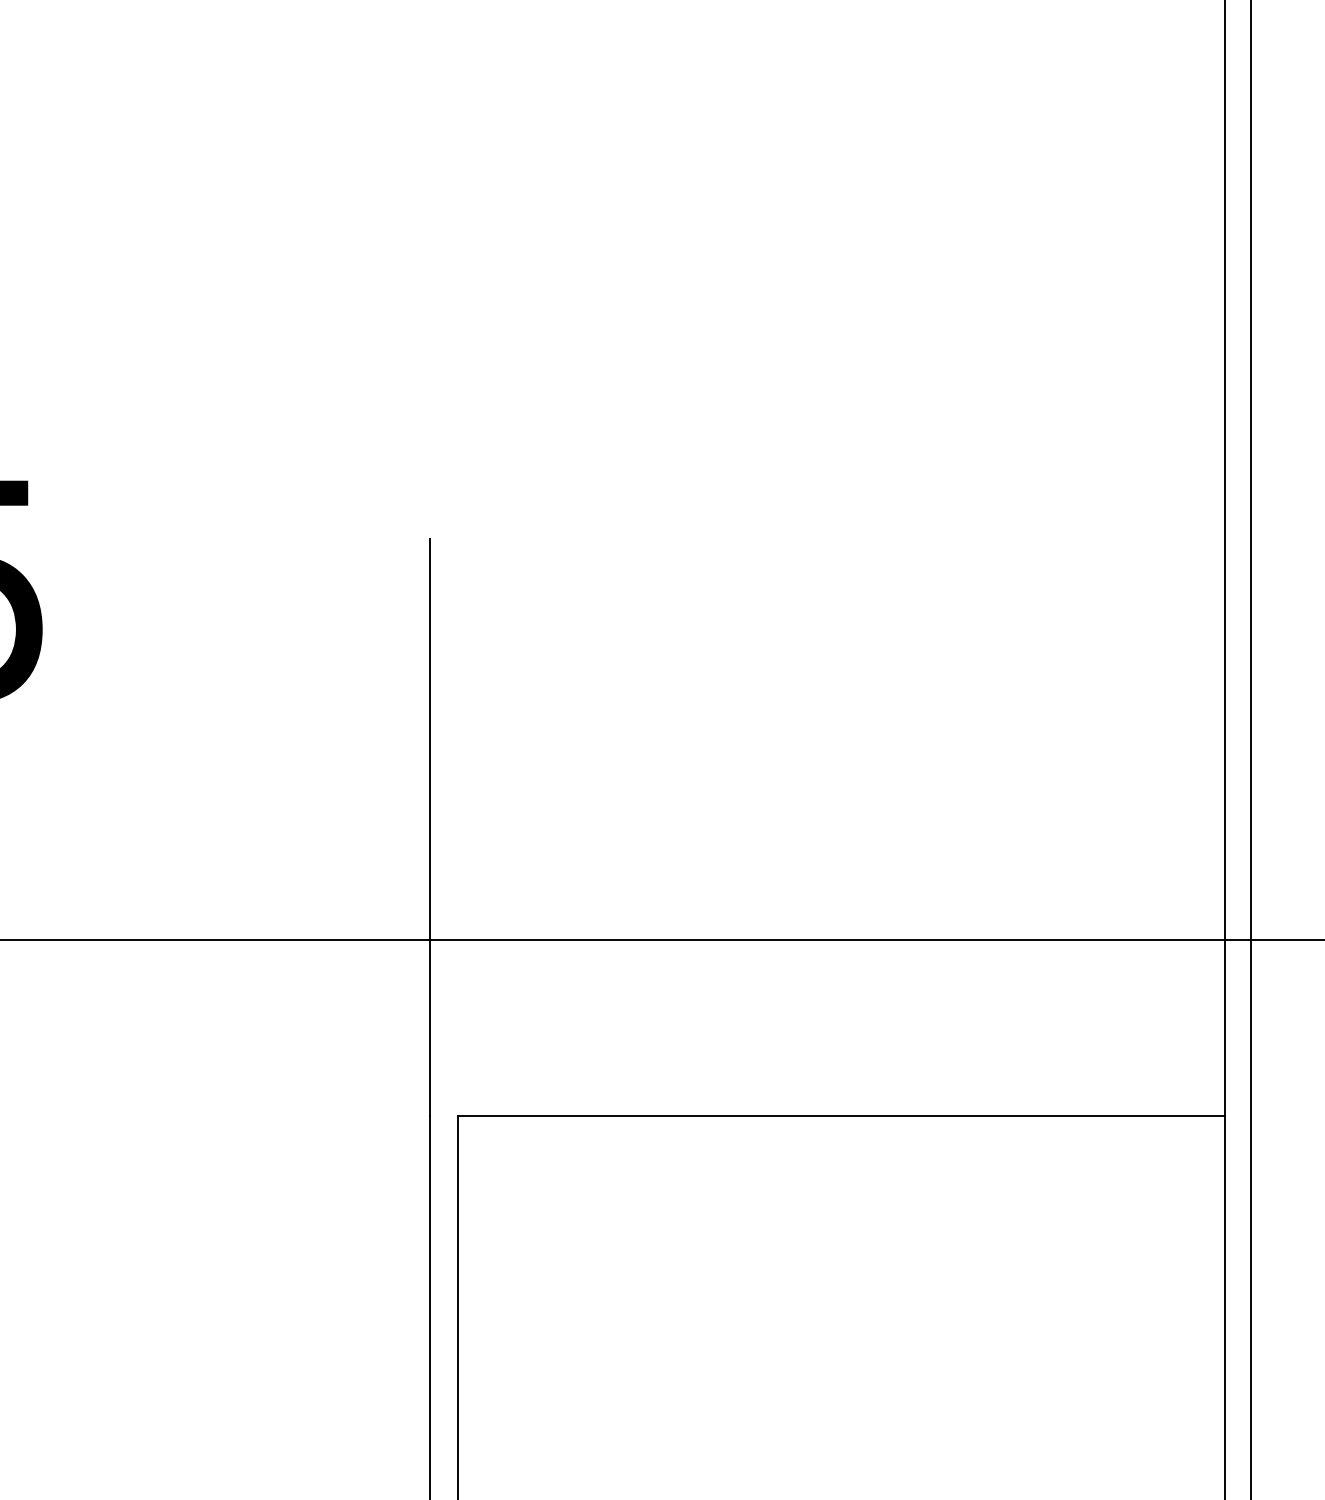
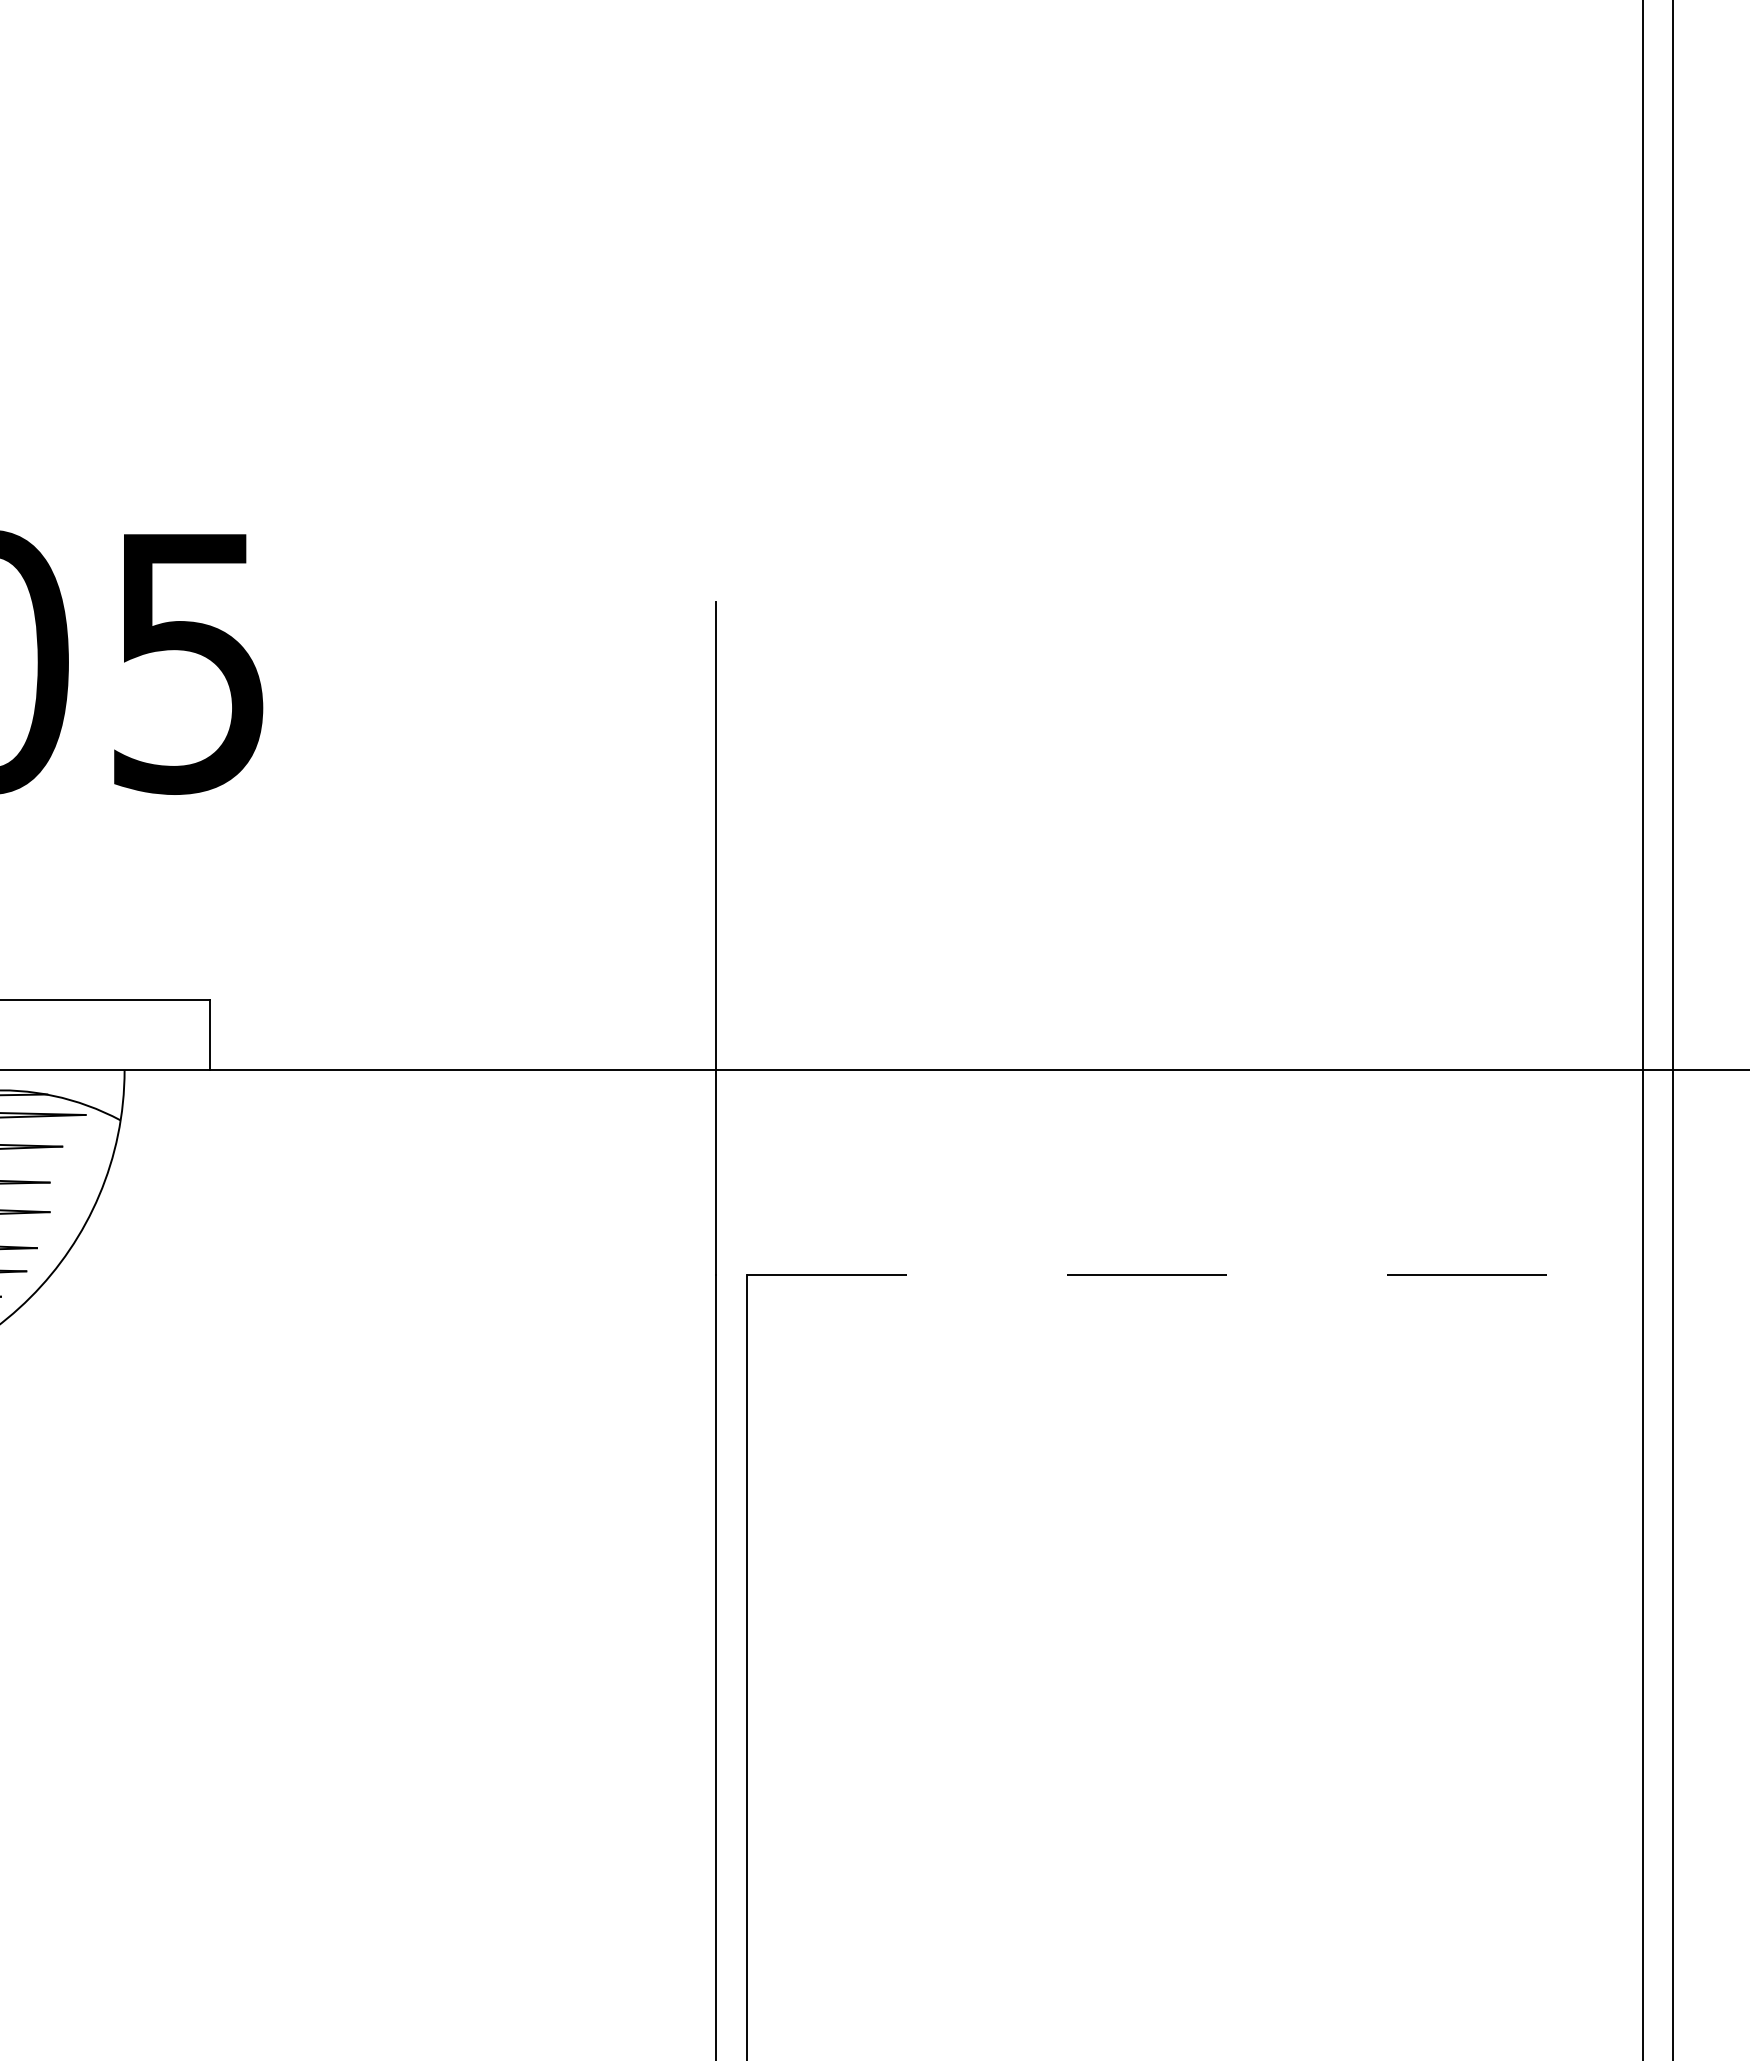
line: (841, 1115) -> (1195, 1275), solid -> dashed

